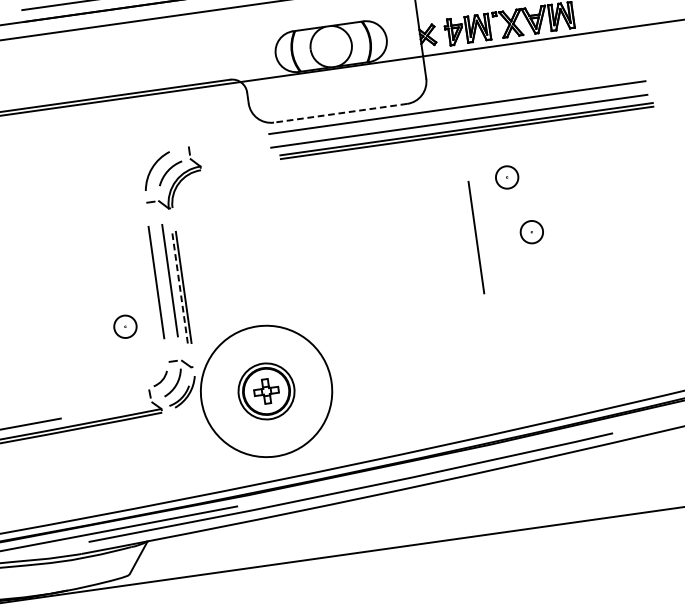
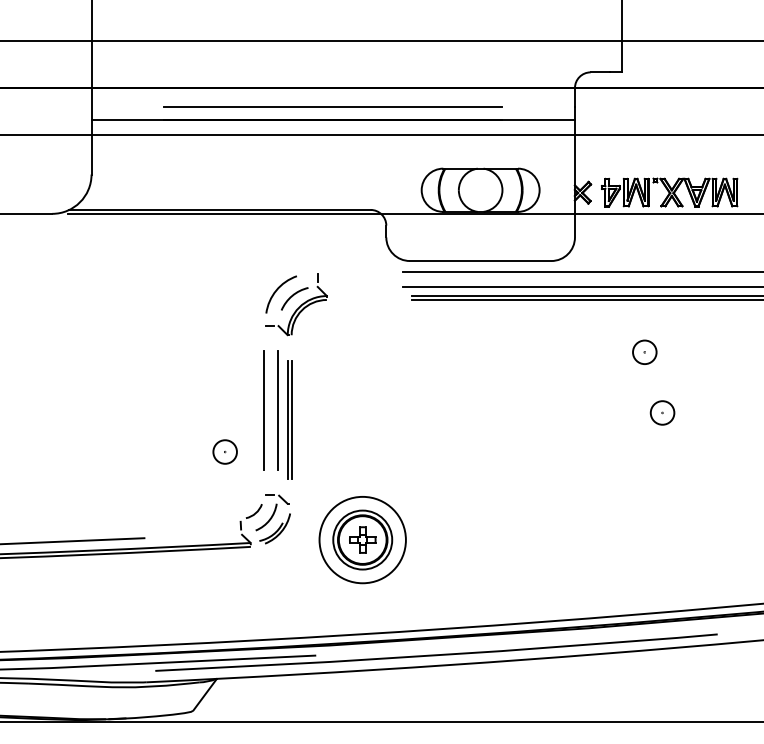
line: (340, 113) -> (480, 261), dashed -> solid
line: (475, 237) -> (603, 410), removed
line: (179, 287) -> (287, 419), dashed -> solid
circle: (266, 390) -> (362, 539), size x0.62

